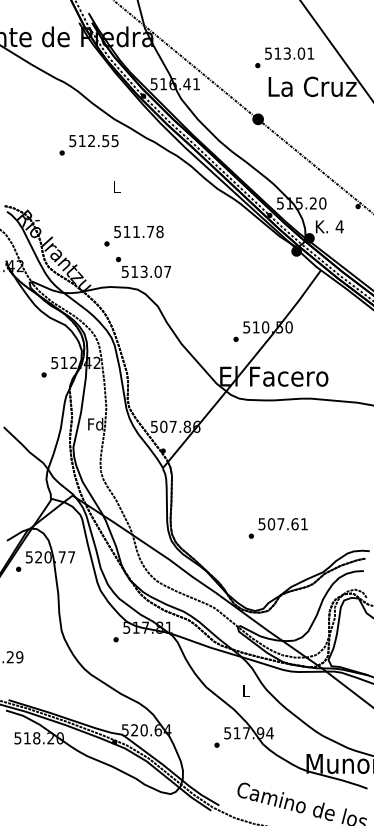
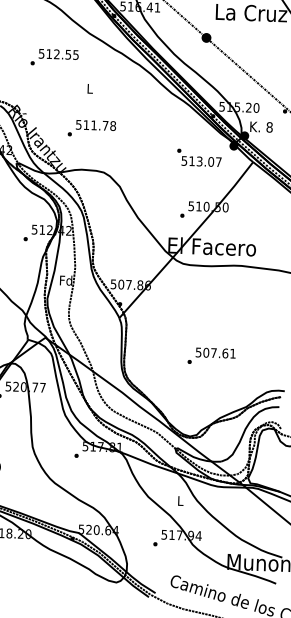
text: (88, 144) -> (54, 57), moved
text: (339, 226) -> (269, 127), 4 -> 8
text: (133, 235) -> (91, 128), moved
text: (143, 267) -> (199, 157), moved
text: (277, 528) -> (211, 356), moved

